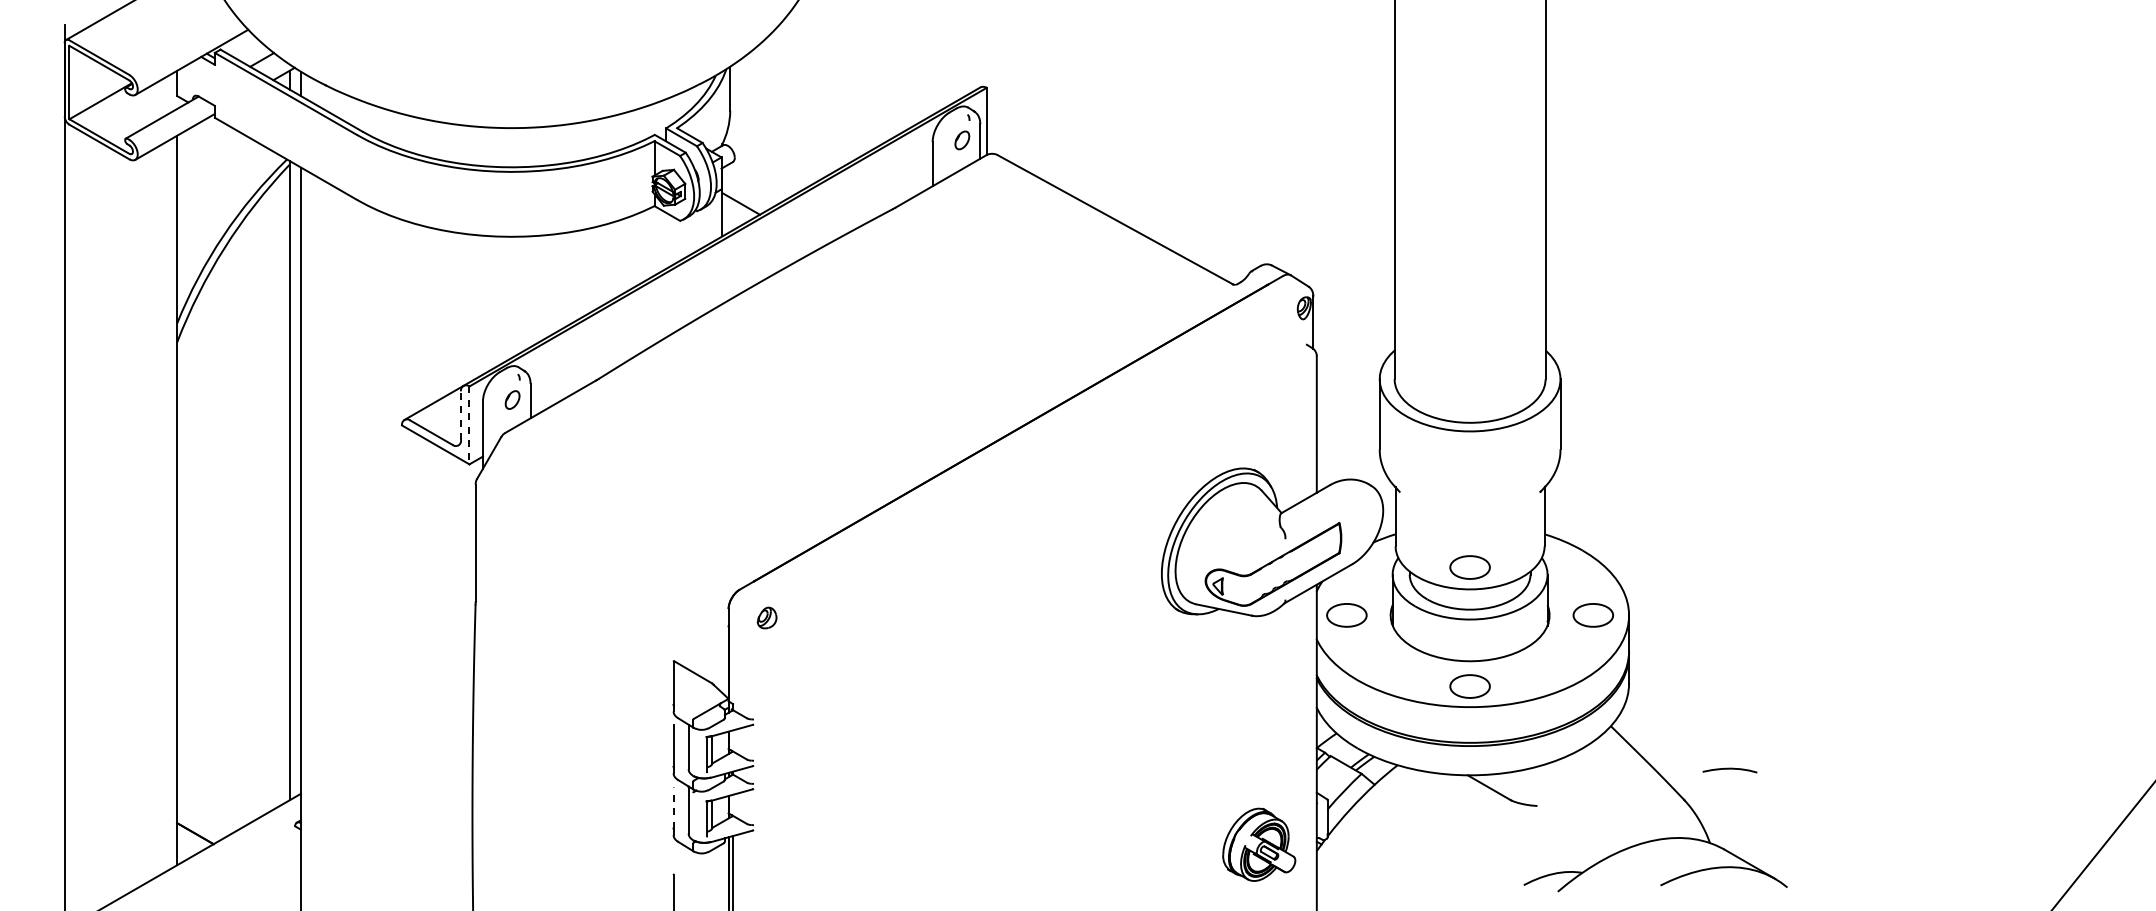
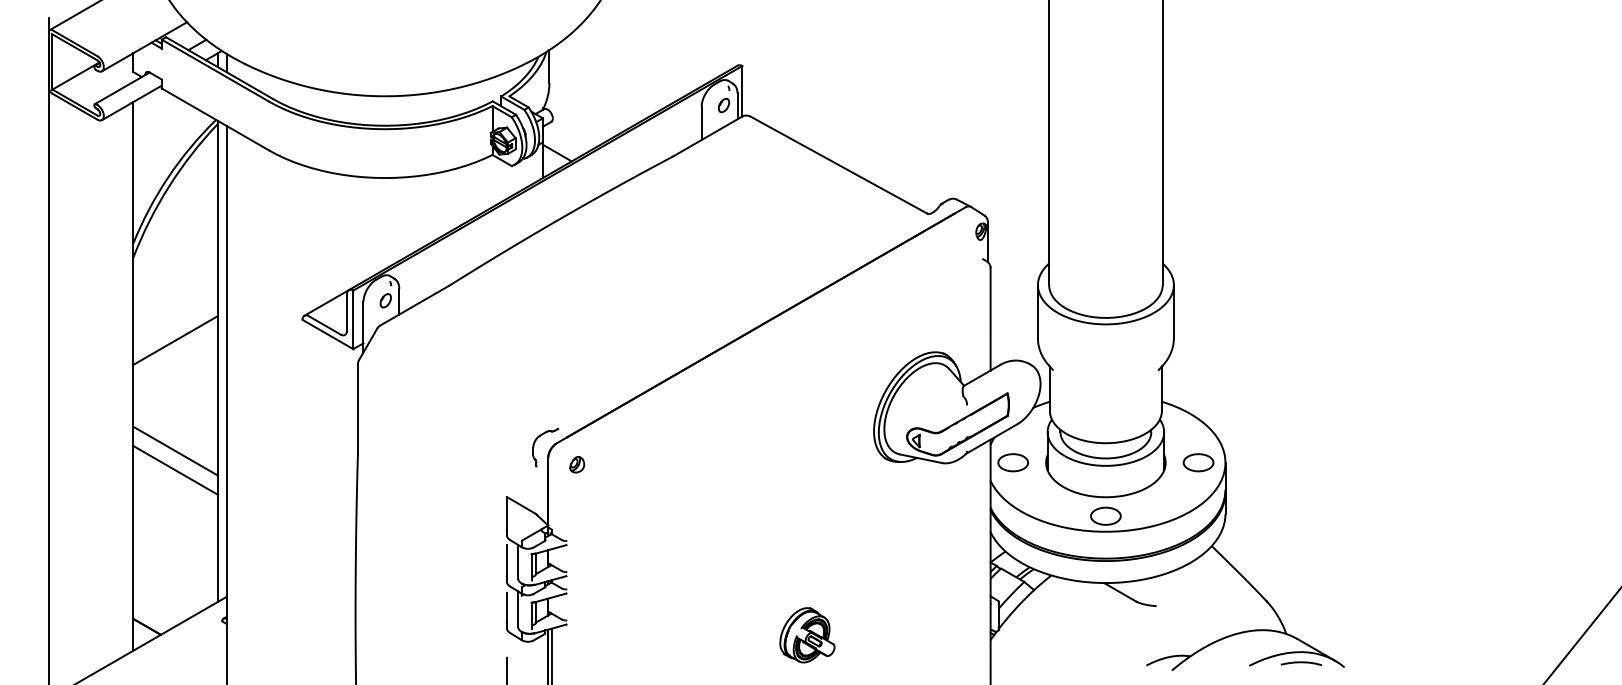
line: (461, 415) -> (347, 312), dashed -> solid
line: (469, 425) -> (353, 319), dashed -> solid
line: (233, 452) -> (175, 340), added
part: (1469, 567) -> (1105, 426), removed
part: (710, 591) -> (534, 444), added
line: (233, 599) -> (175, 450), added
line: (233, 625) -> (175, 470), added
curve: (1729, 769) -> (1300, 662), moved
line: (673, 807) -> (506, 607), dashed -> solid
part: (1259, 844) -> (807, 635), moved

